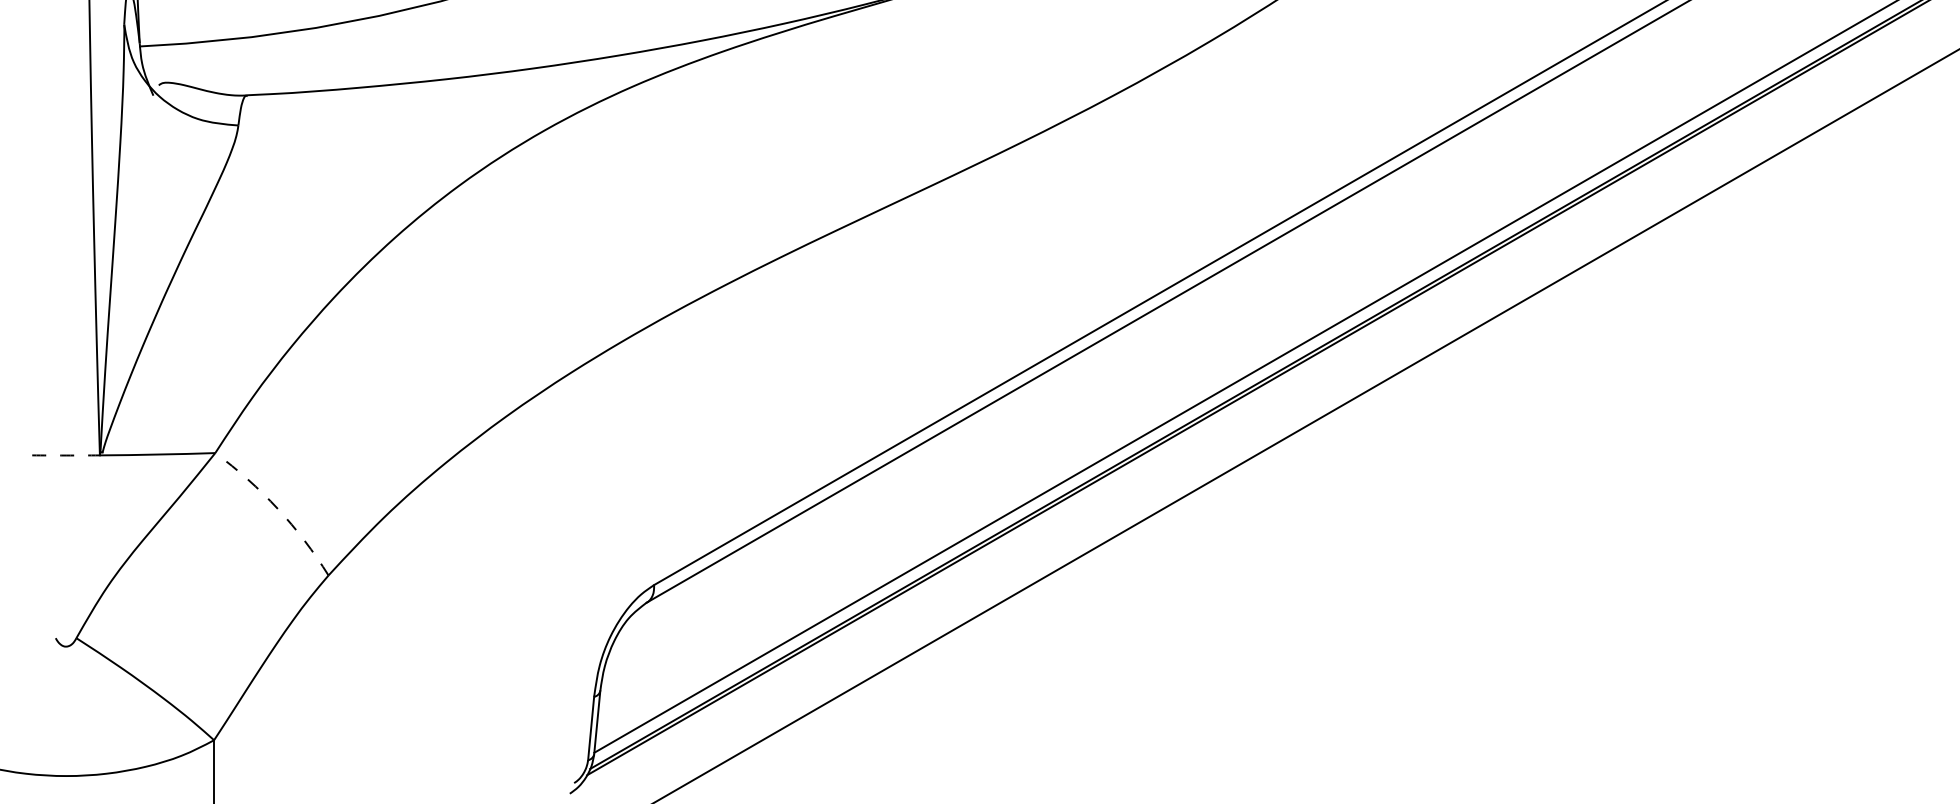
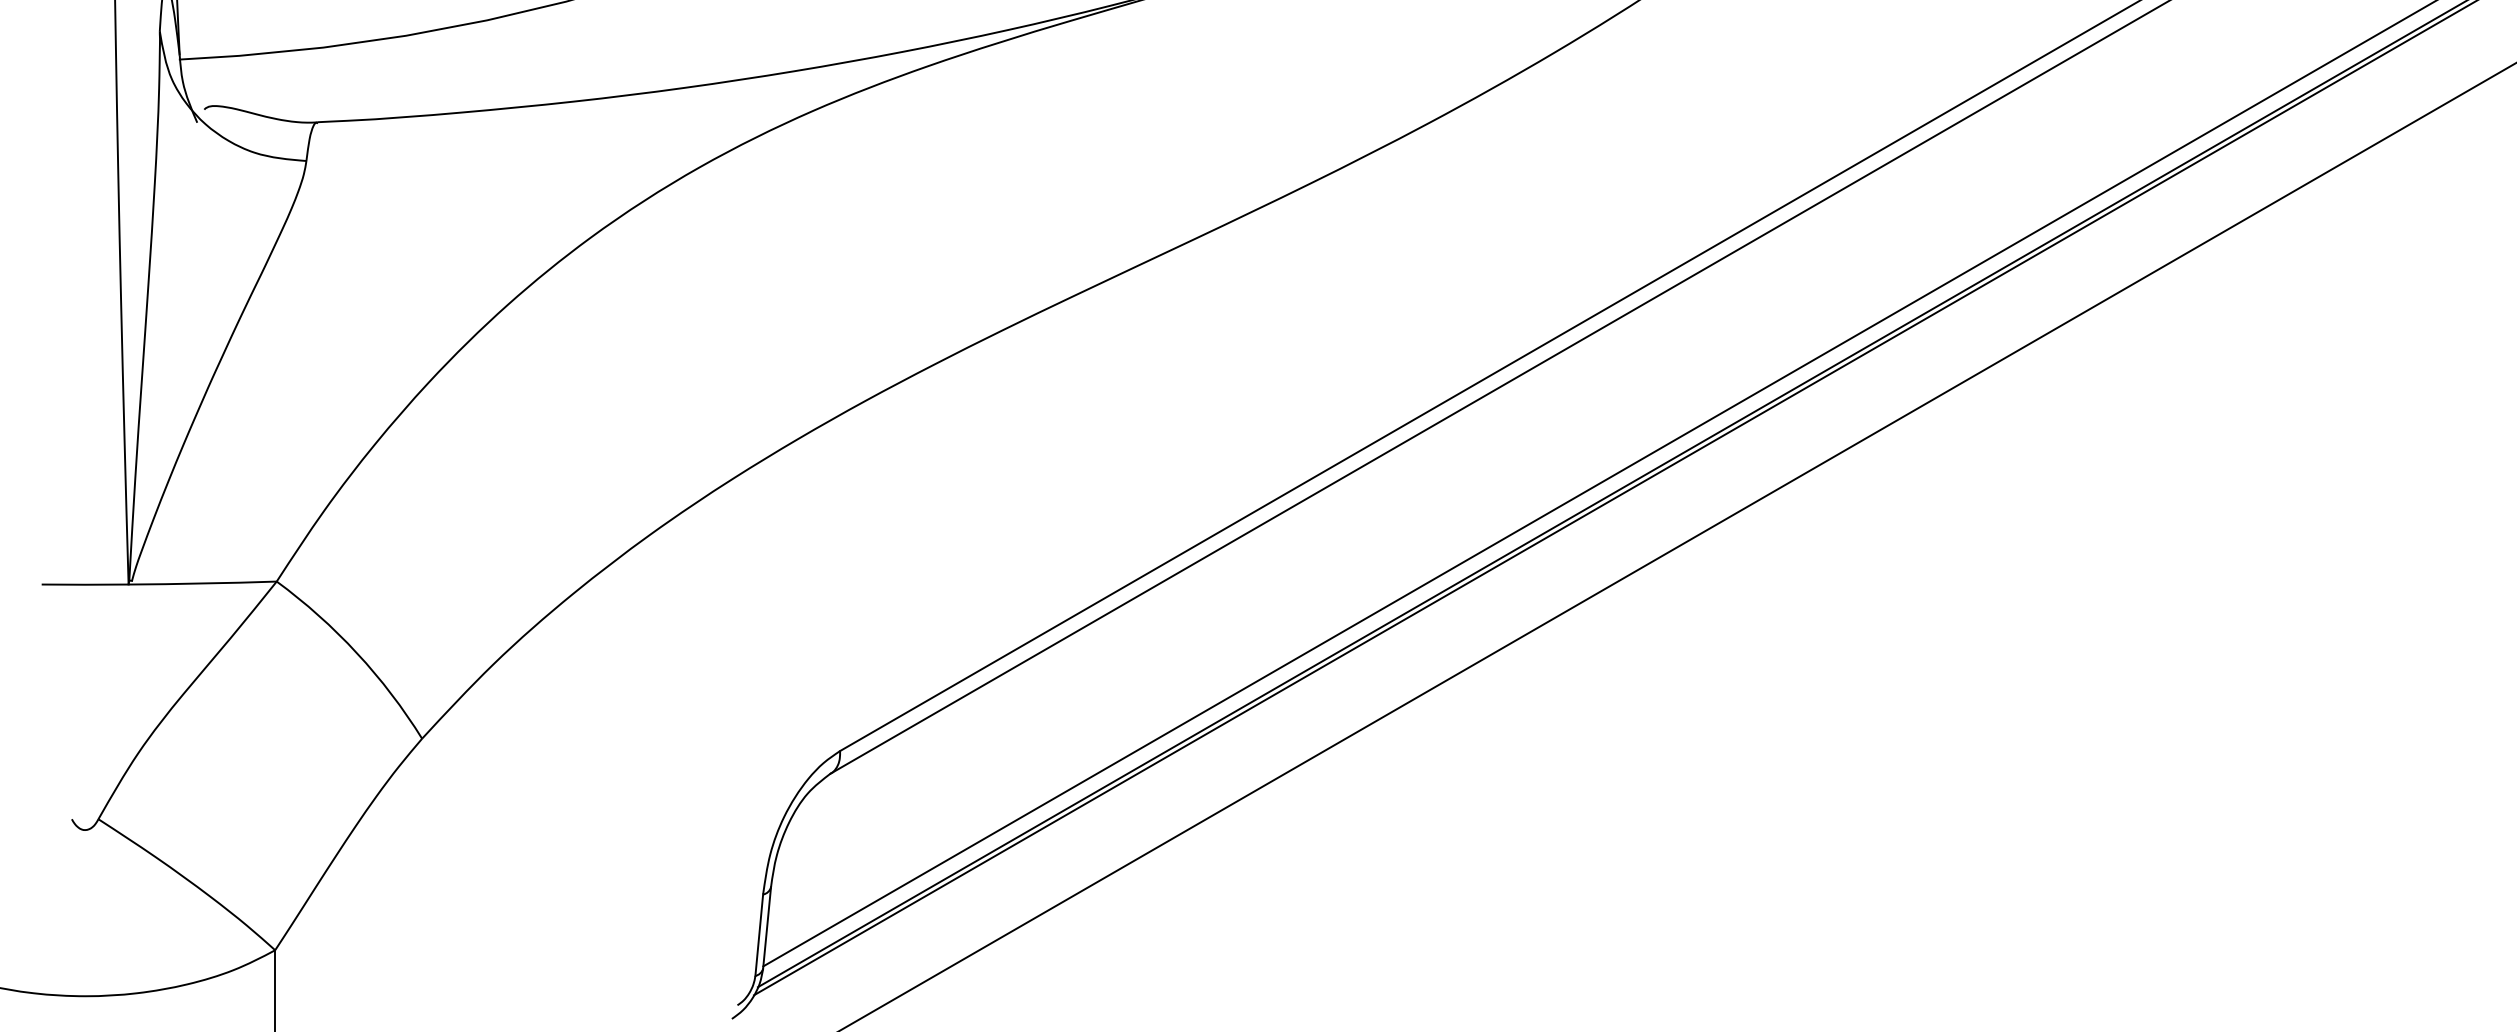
arc: (66, 455) -> (85, 584), dashed -> solid
arc: (278, 509) -> (357, 653), dashed -> solid

